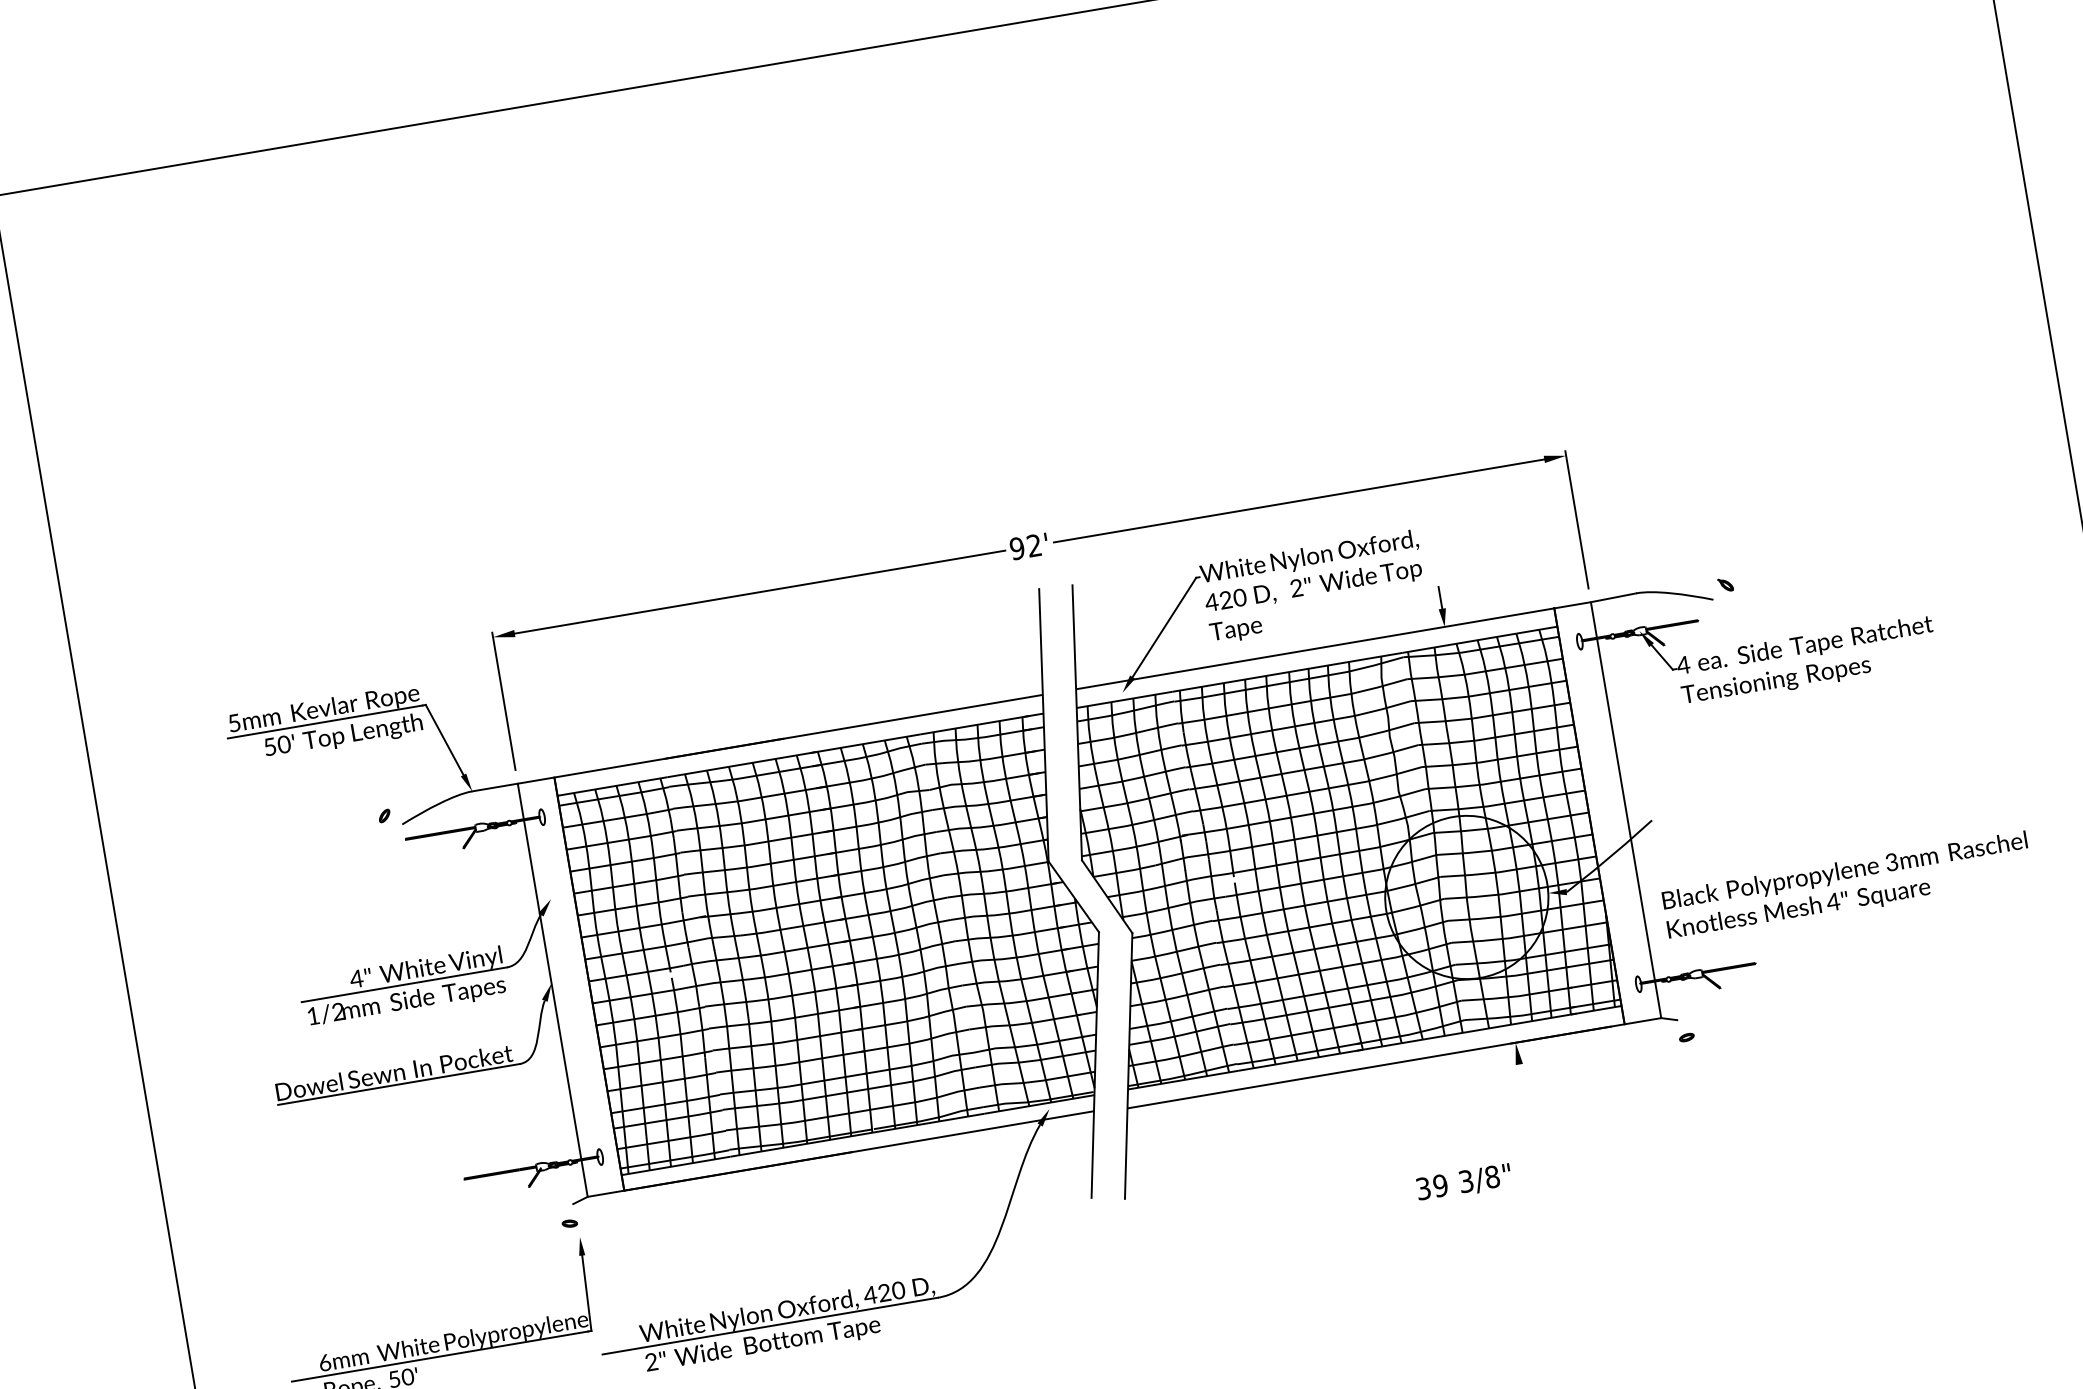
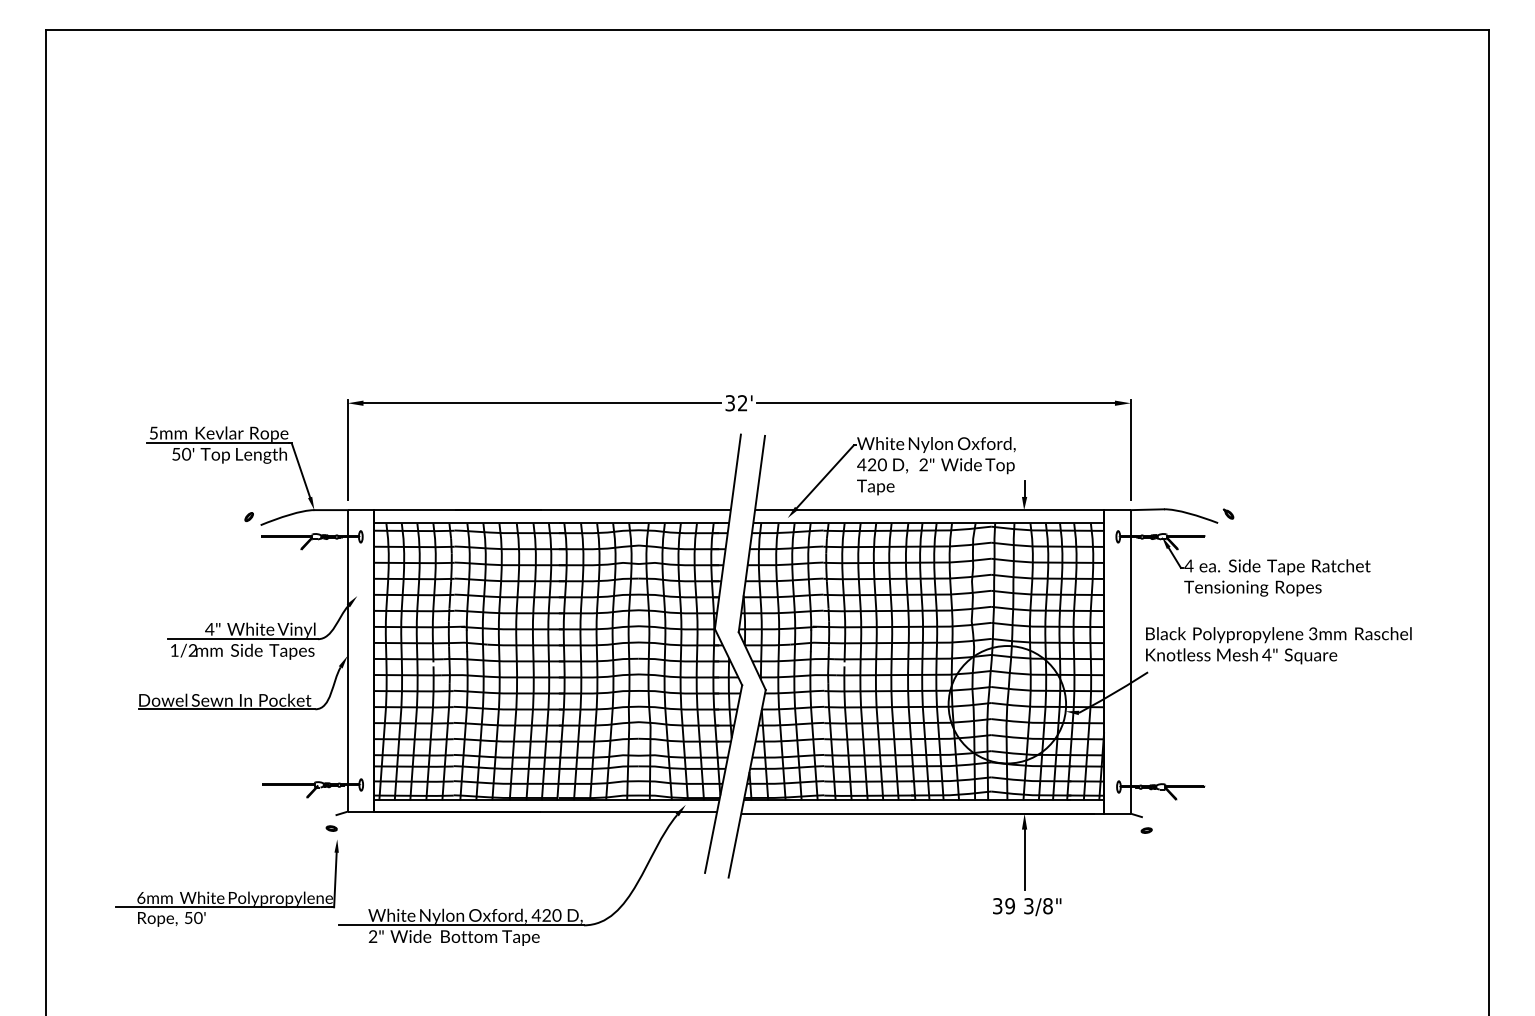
text: (1017, 548) -> (730, 403), 92' -> 32'
text: (1847, 886) -> (1278, 645), moved
line: (1526, 1105) -> (1024, 859), added
text: (1464, 1183) -> (1027, 907), moved

